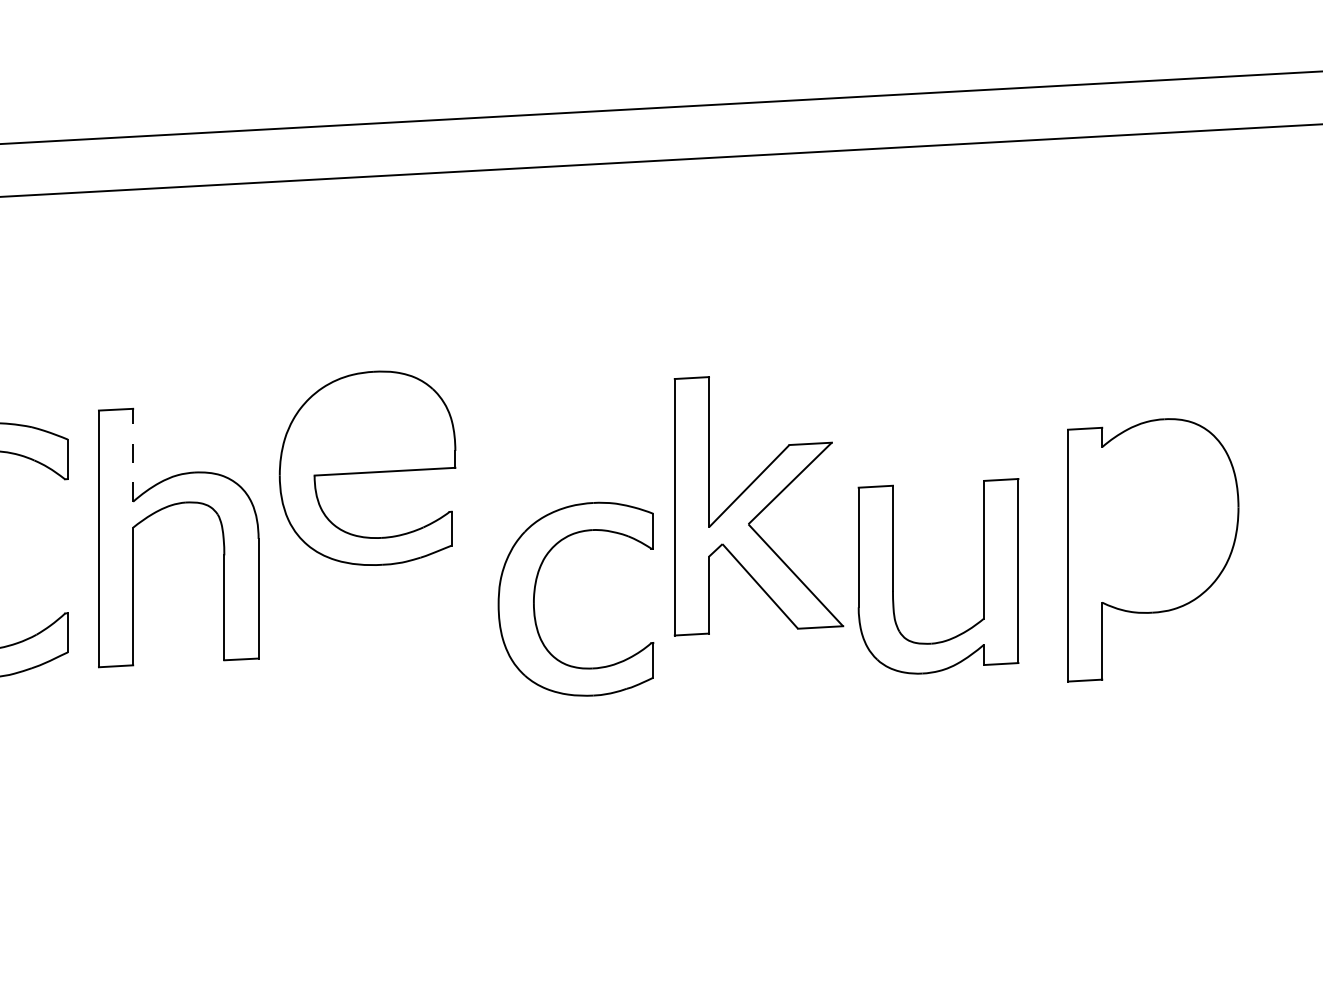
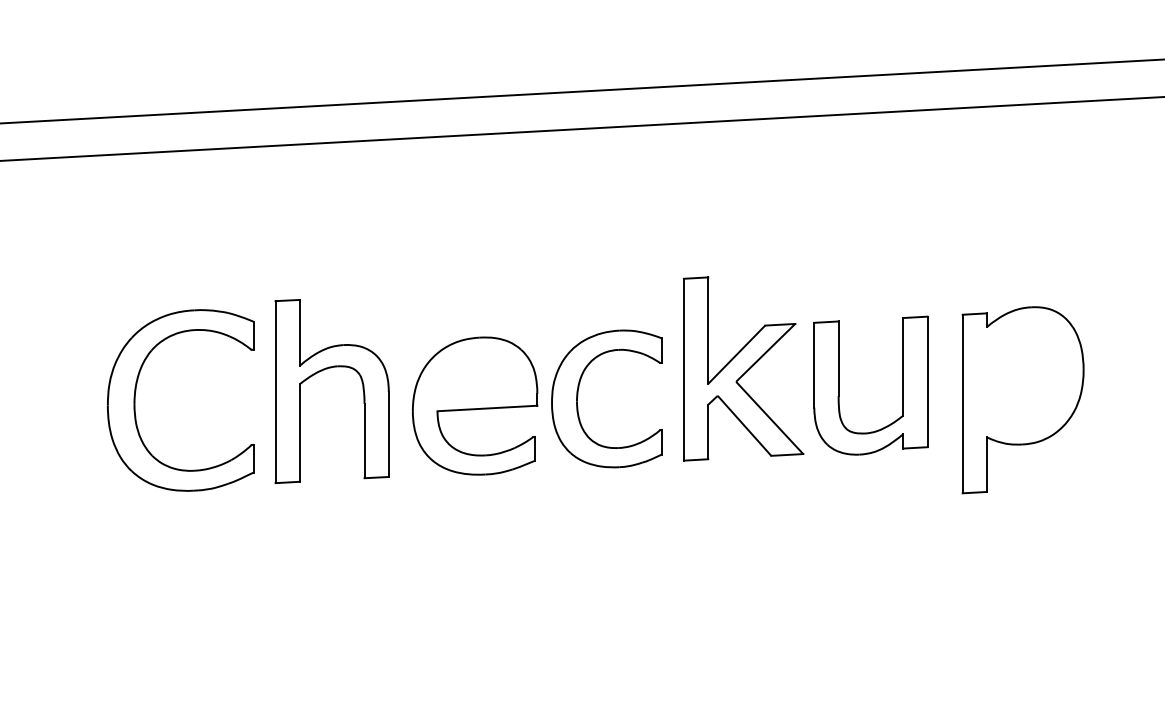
line: (132, 454) -> (299, 332), dashed -> solid
part: (368, 467) -> (475, 405), moved
part: (894, 576) -> (839, 385), moved
part: (535, 595) -> (578, 396), moved

